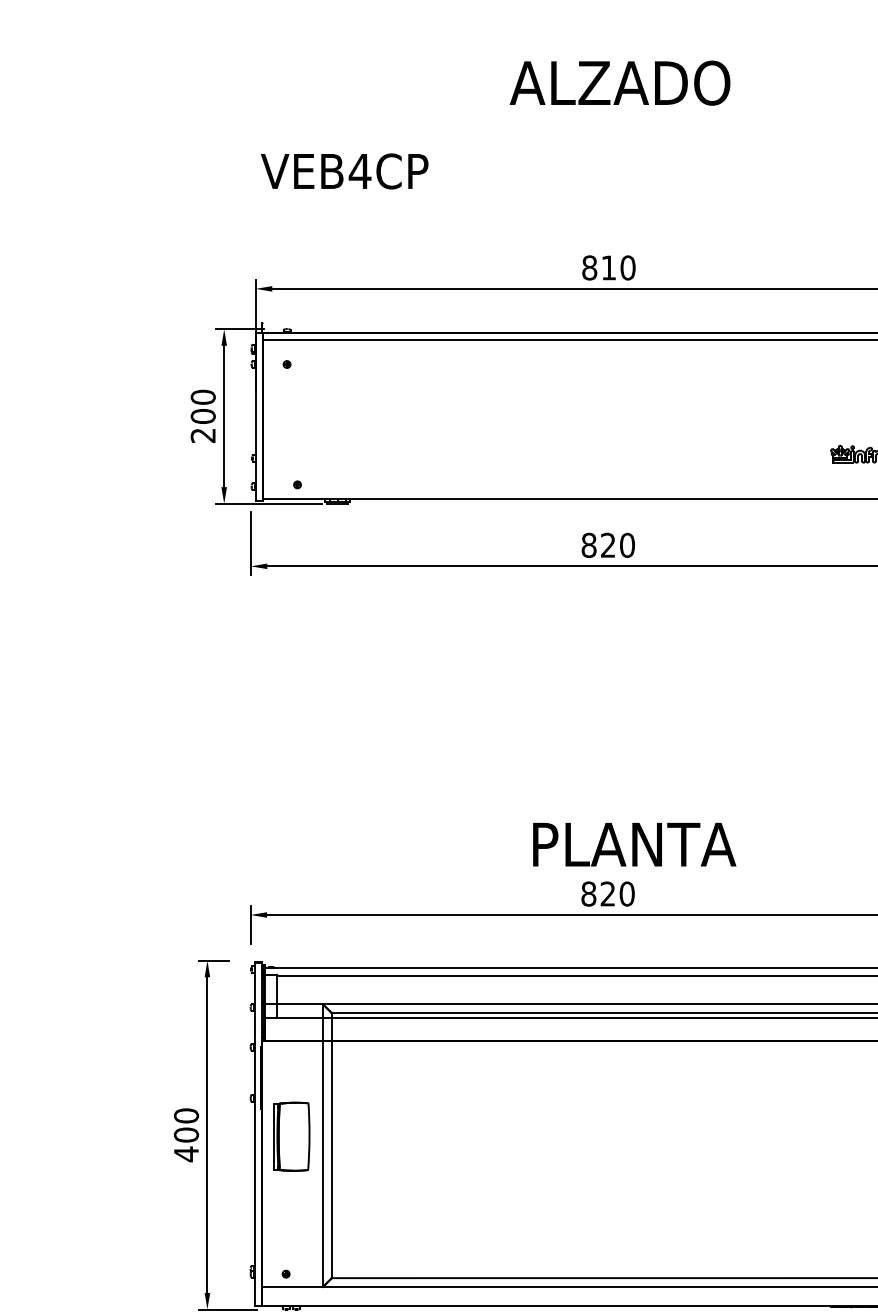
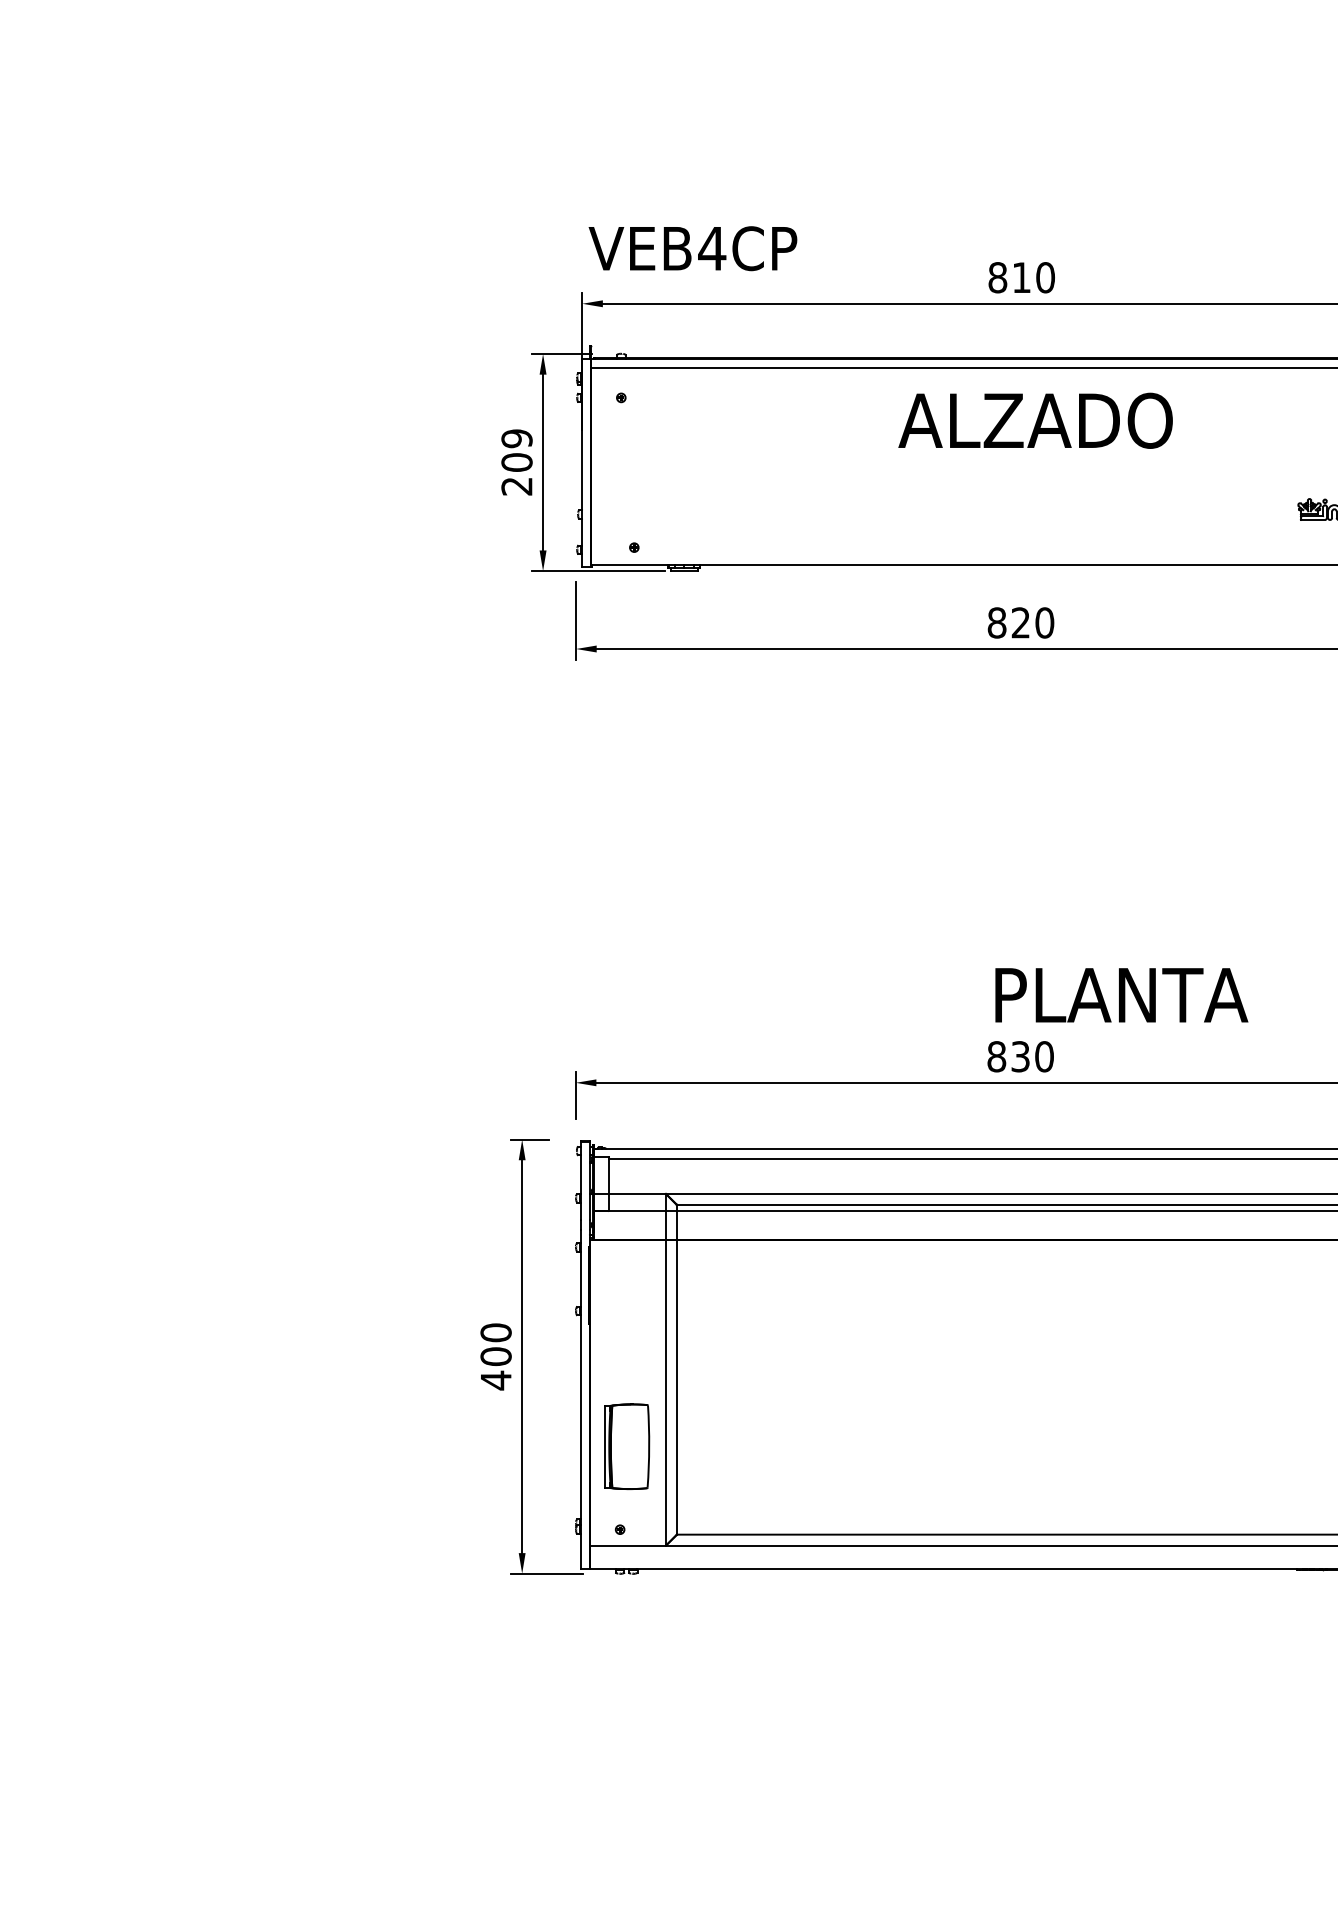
text: (619, 82) -> (1035, 420), moved
text: (344, 171) -> (692, 248), moved
text: (202, 397) -> (516, 438), 200 -> 209
text: (634, 844) -> (1121, 995), moved
text: (607, 893) -> (1020, 1056), 820 -> 830
part: (292, 1136) -> (627, 1446), moved

